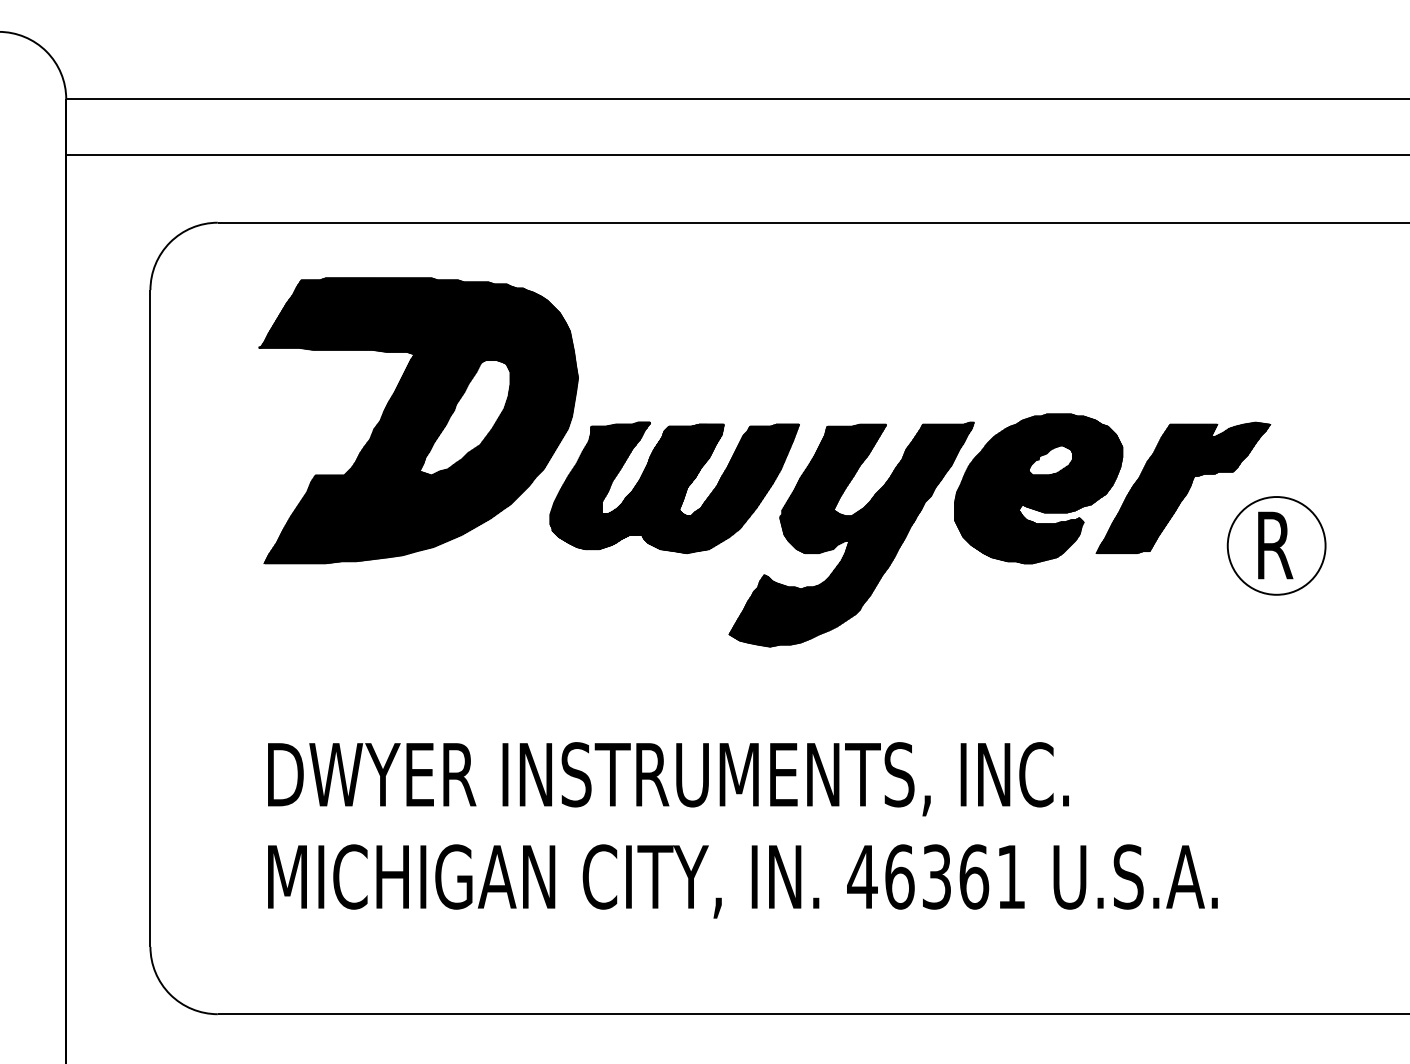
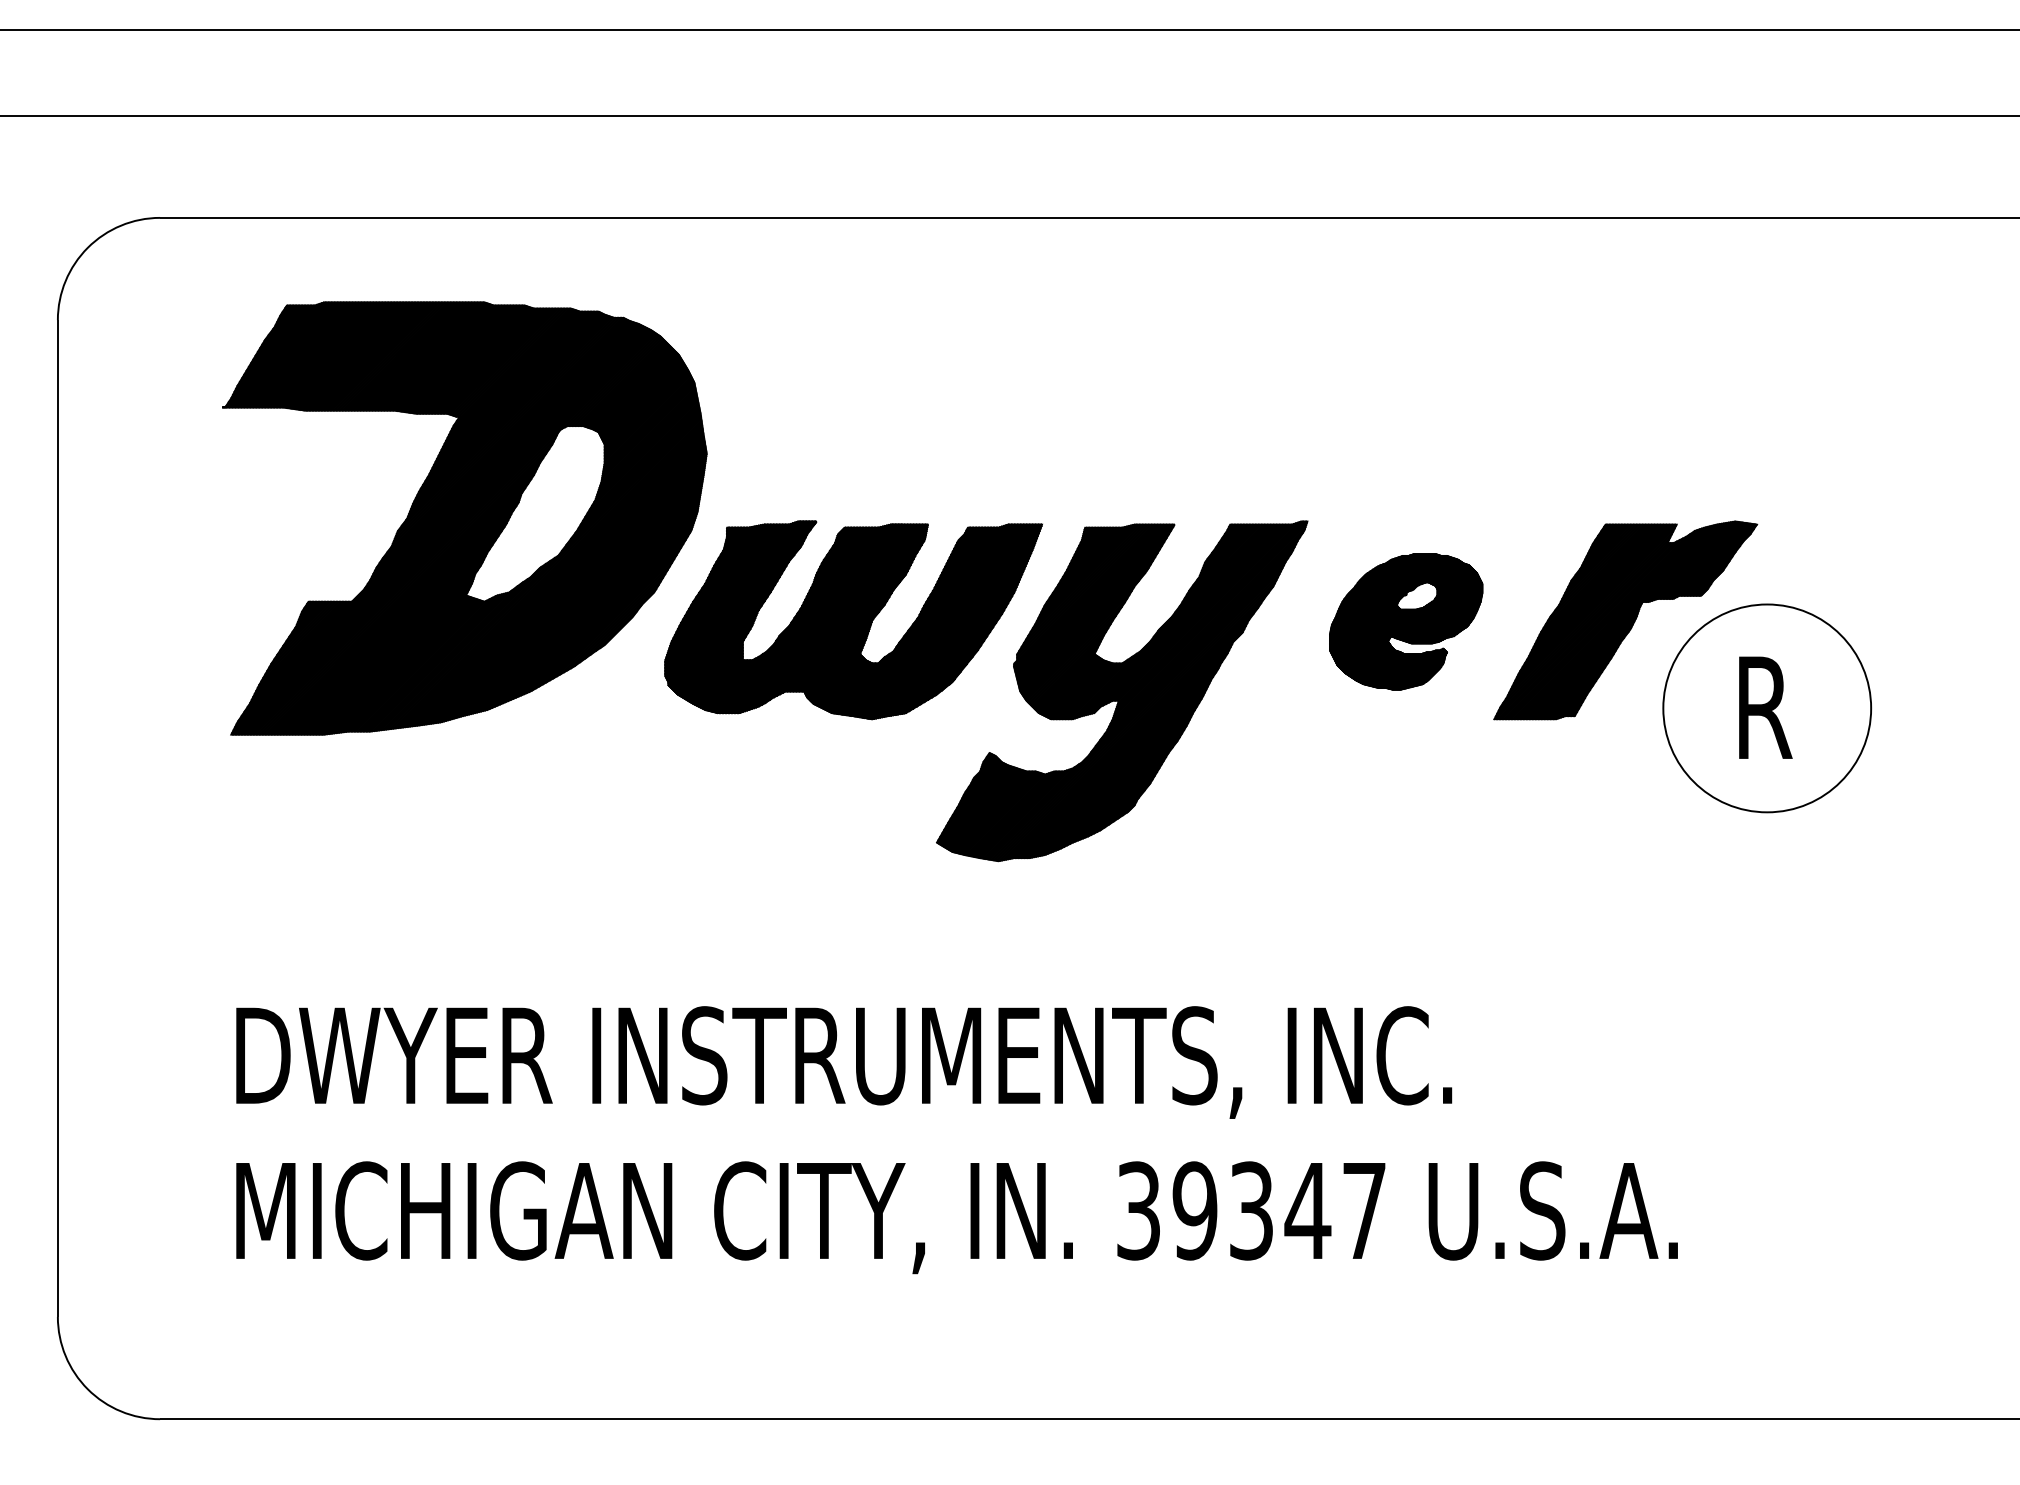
part: (1038, 488) -> (1405, 621), size x0.6
circle: (1276, 545) -> (1766, 707), size x1.4
text: (935, 876) -> (1249, 1210), 46361 -> 39347

